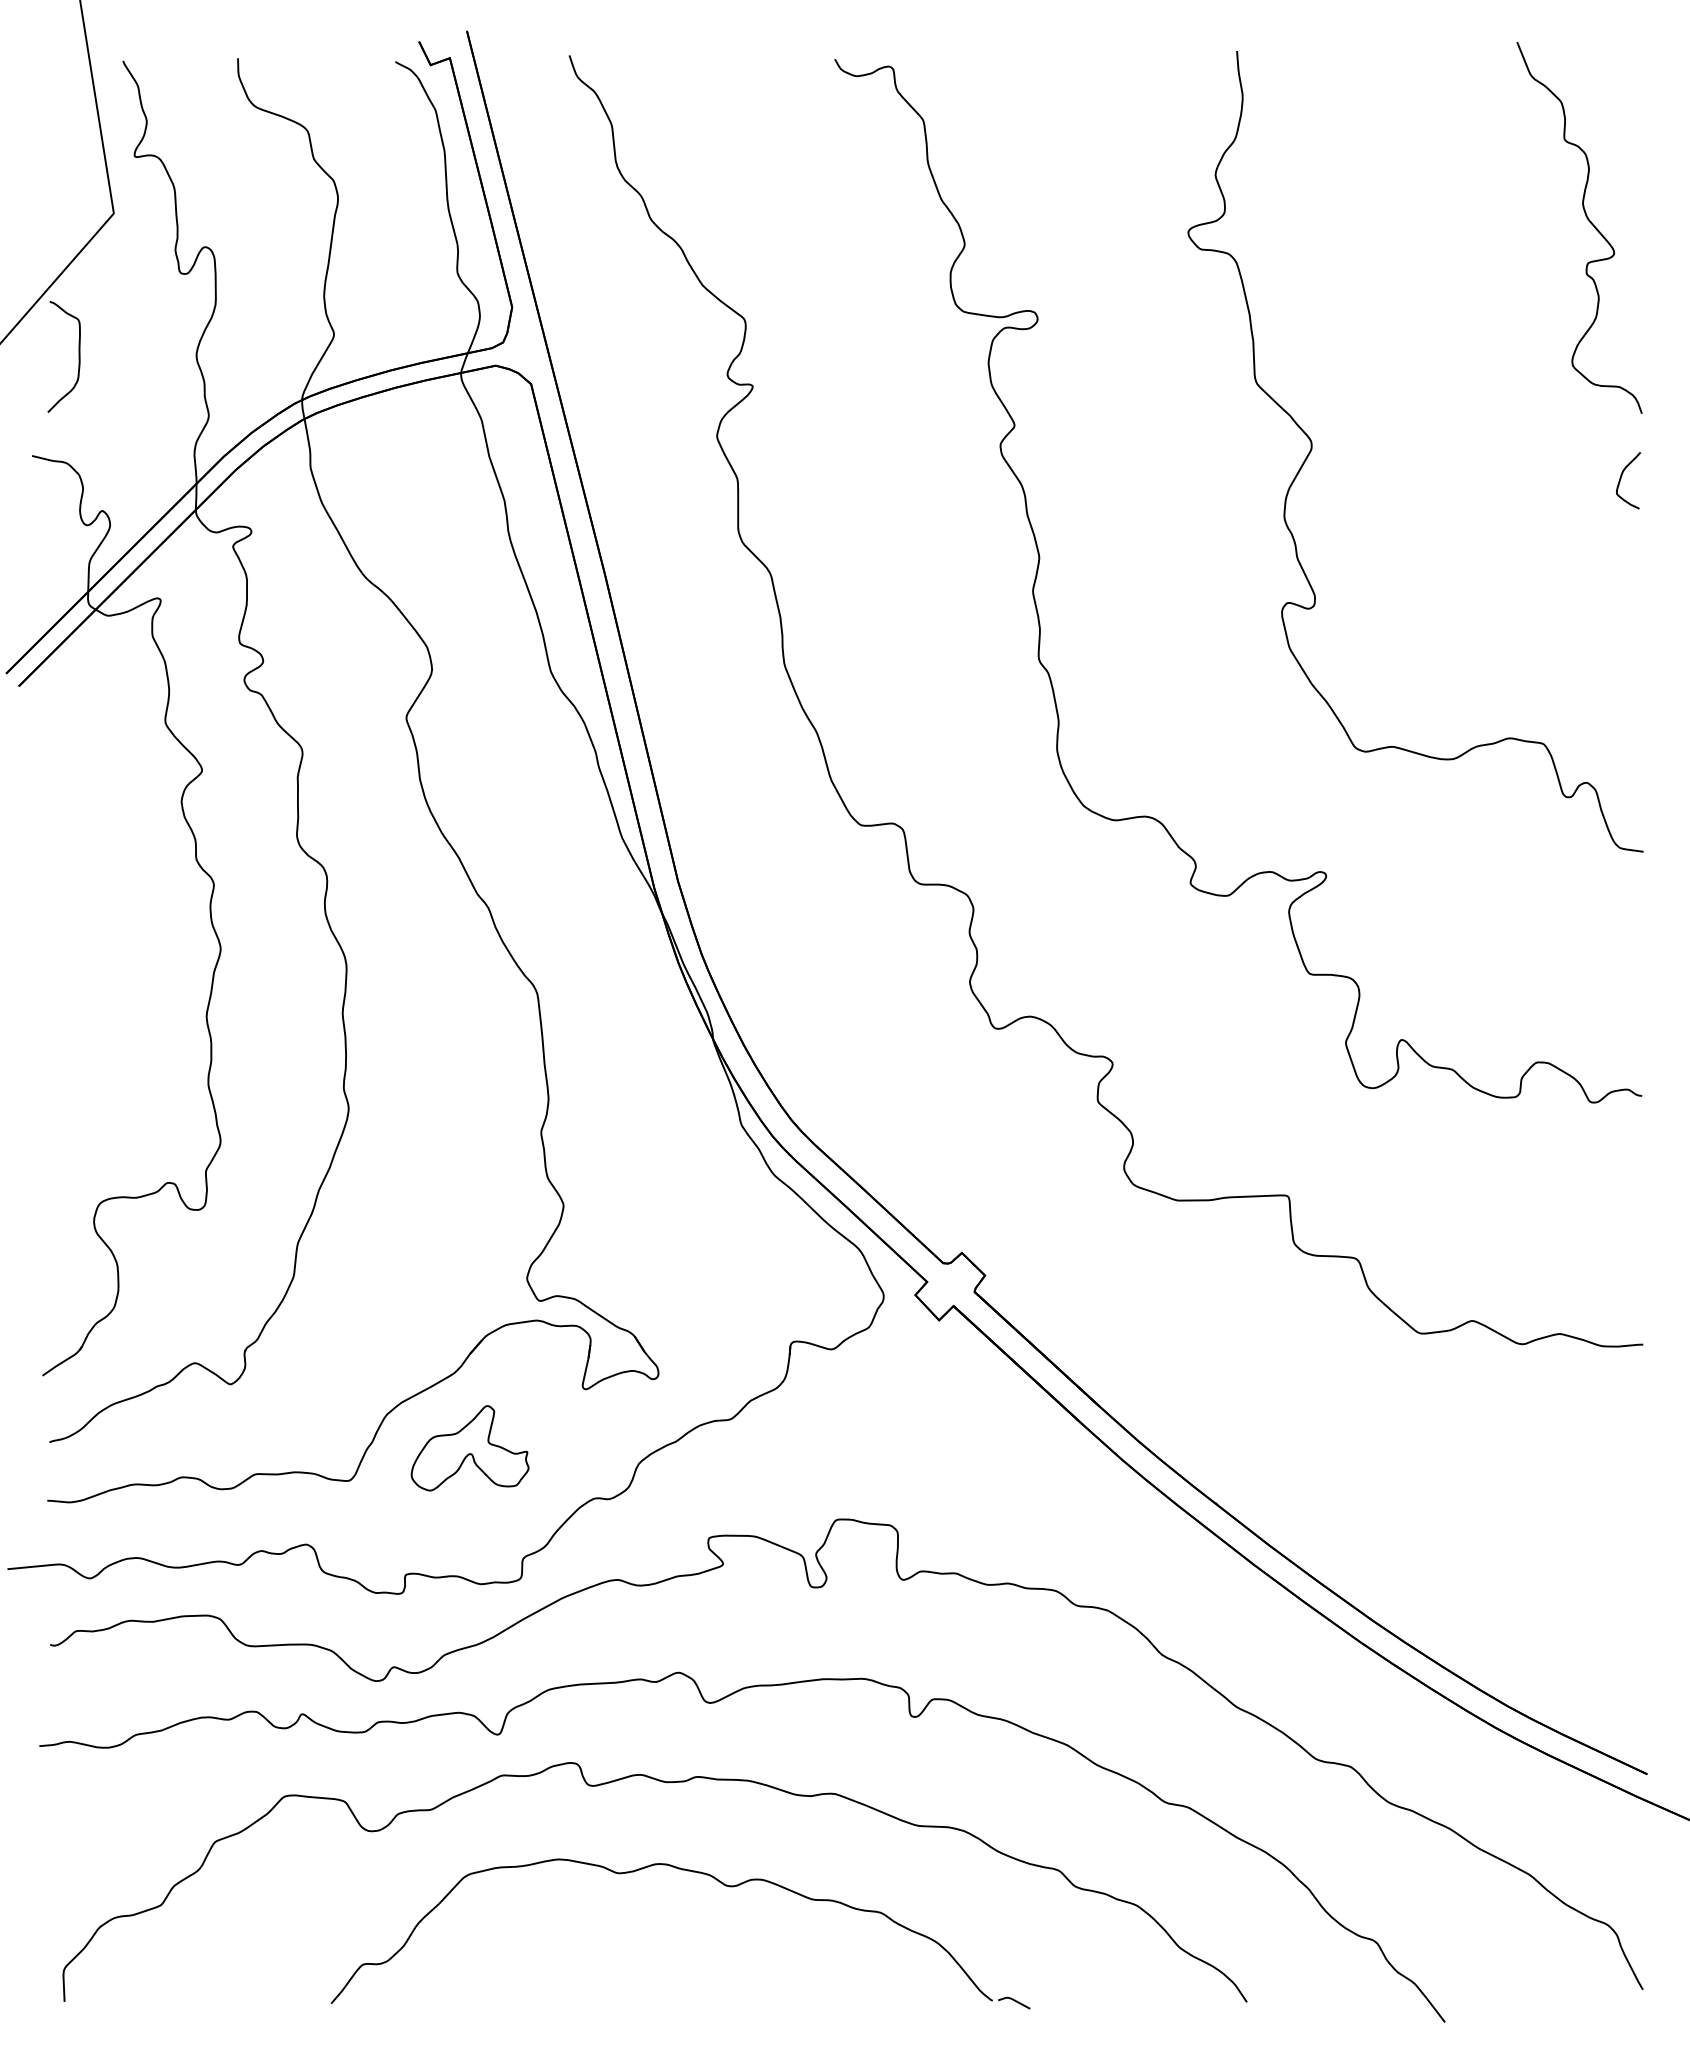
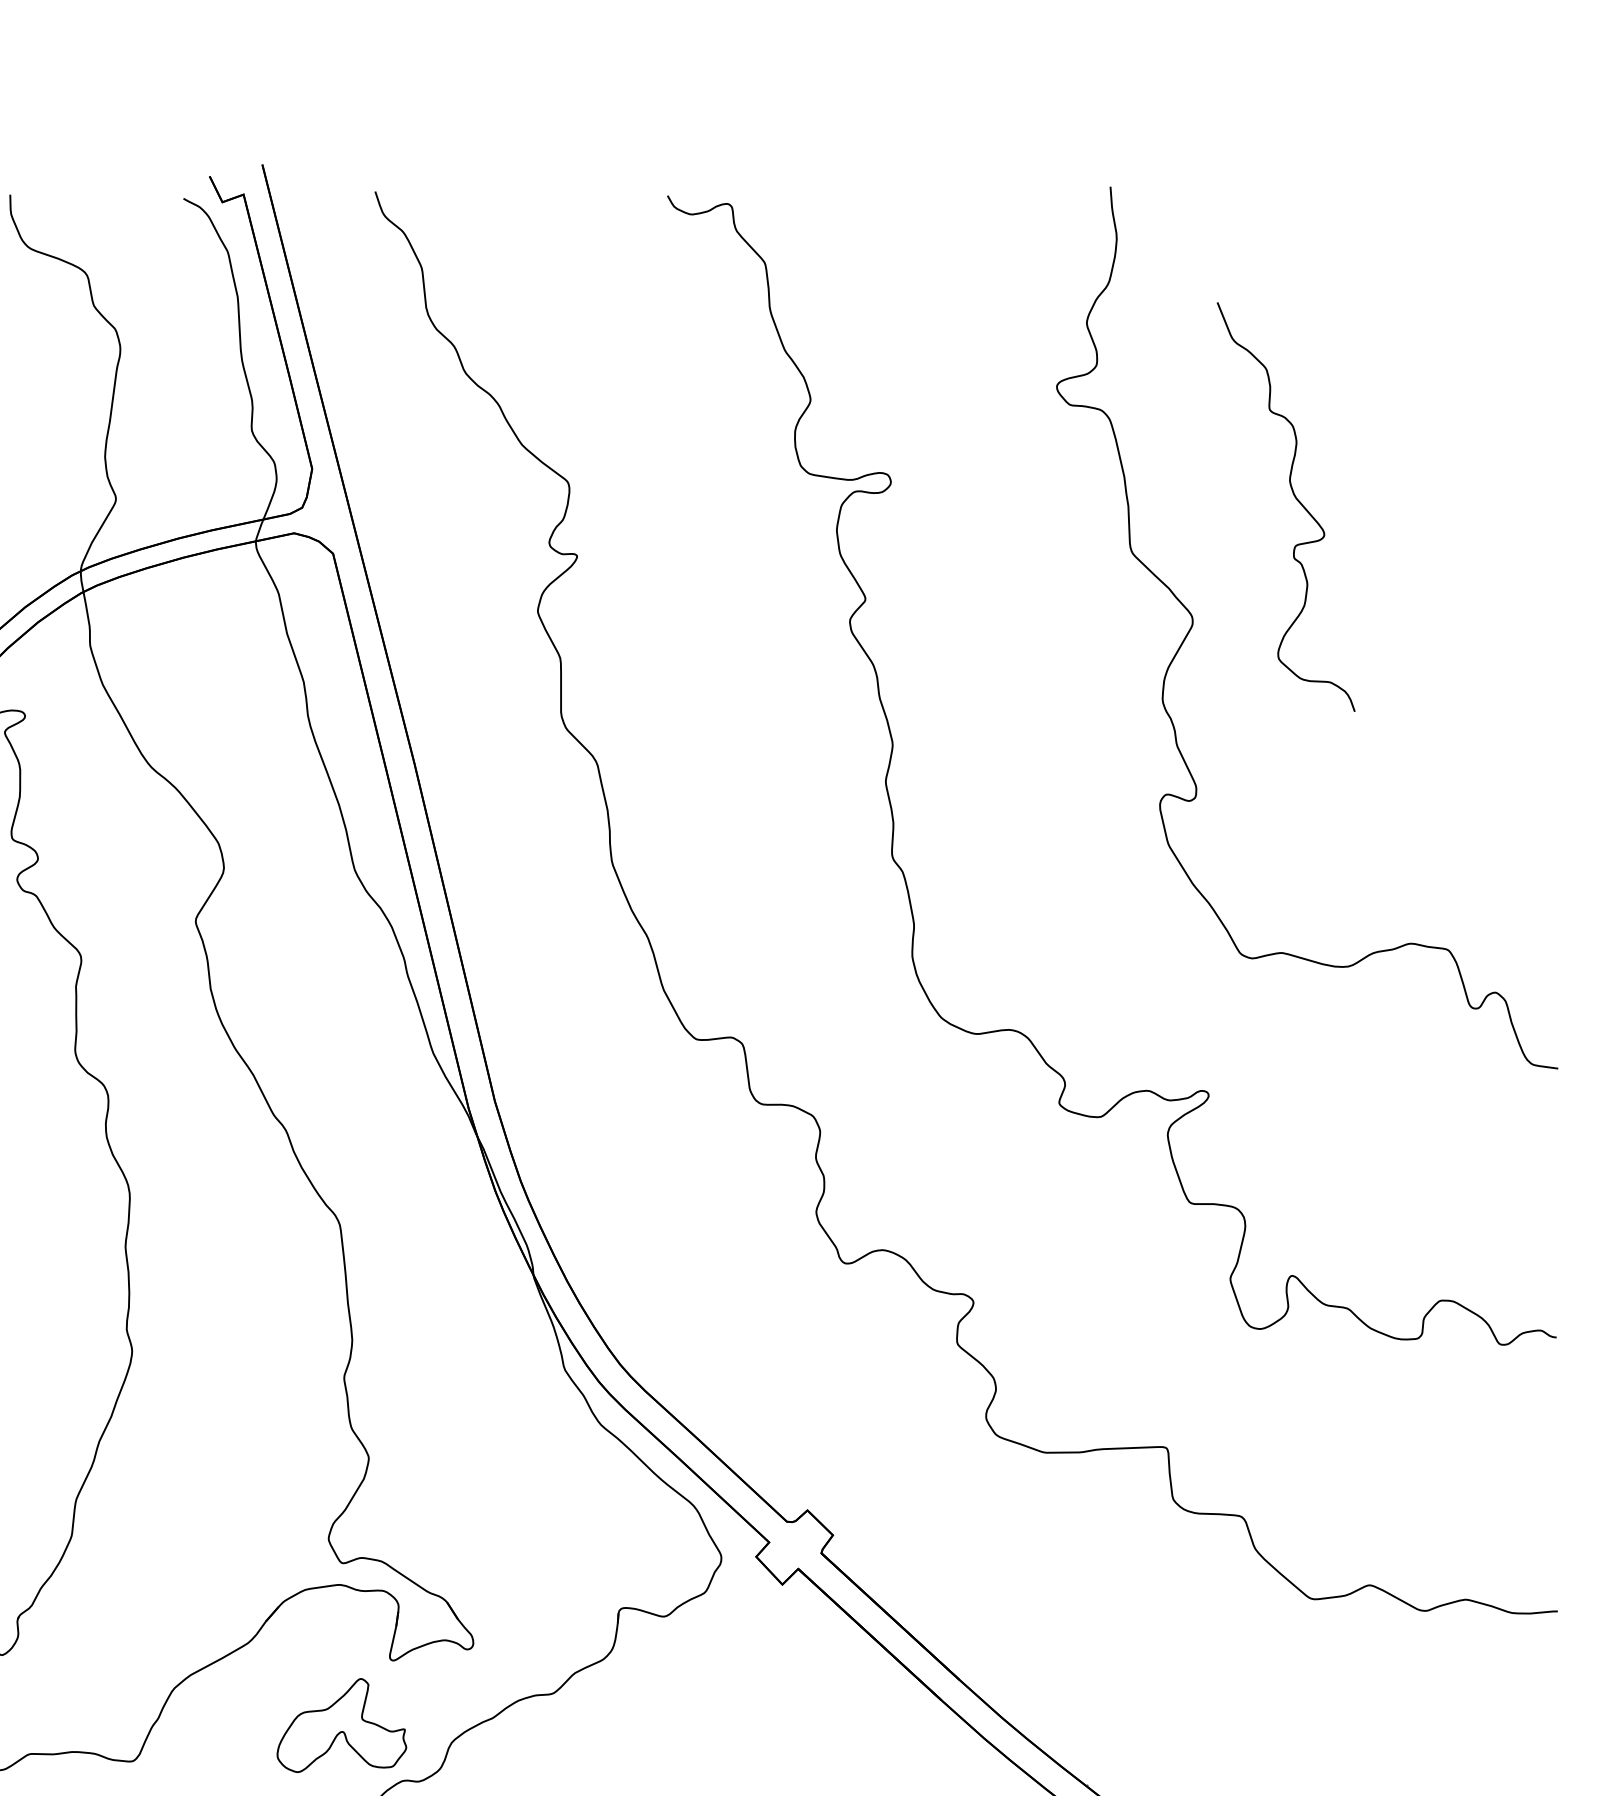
curve: (1588, 221) -> (1296, 500), moved
curve: (1621, 479) -> (1533, 658), removed
part: (469, 1448) -> (341, 1725), moved

